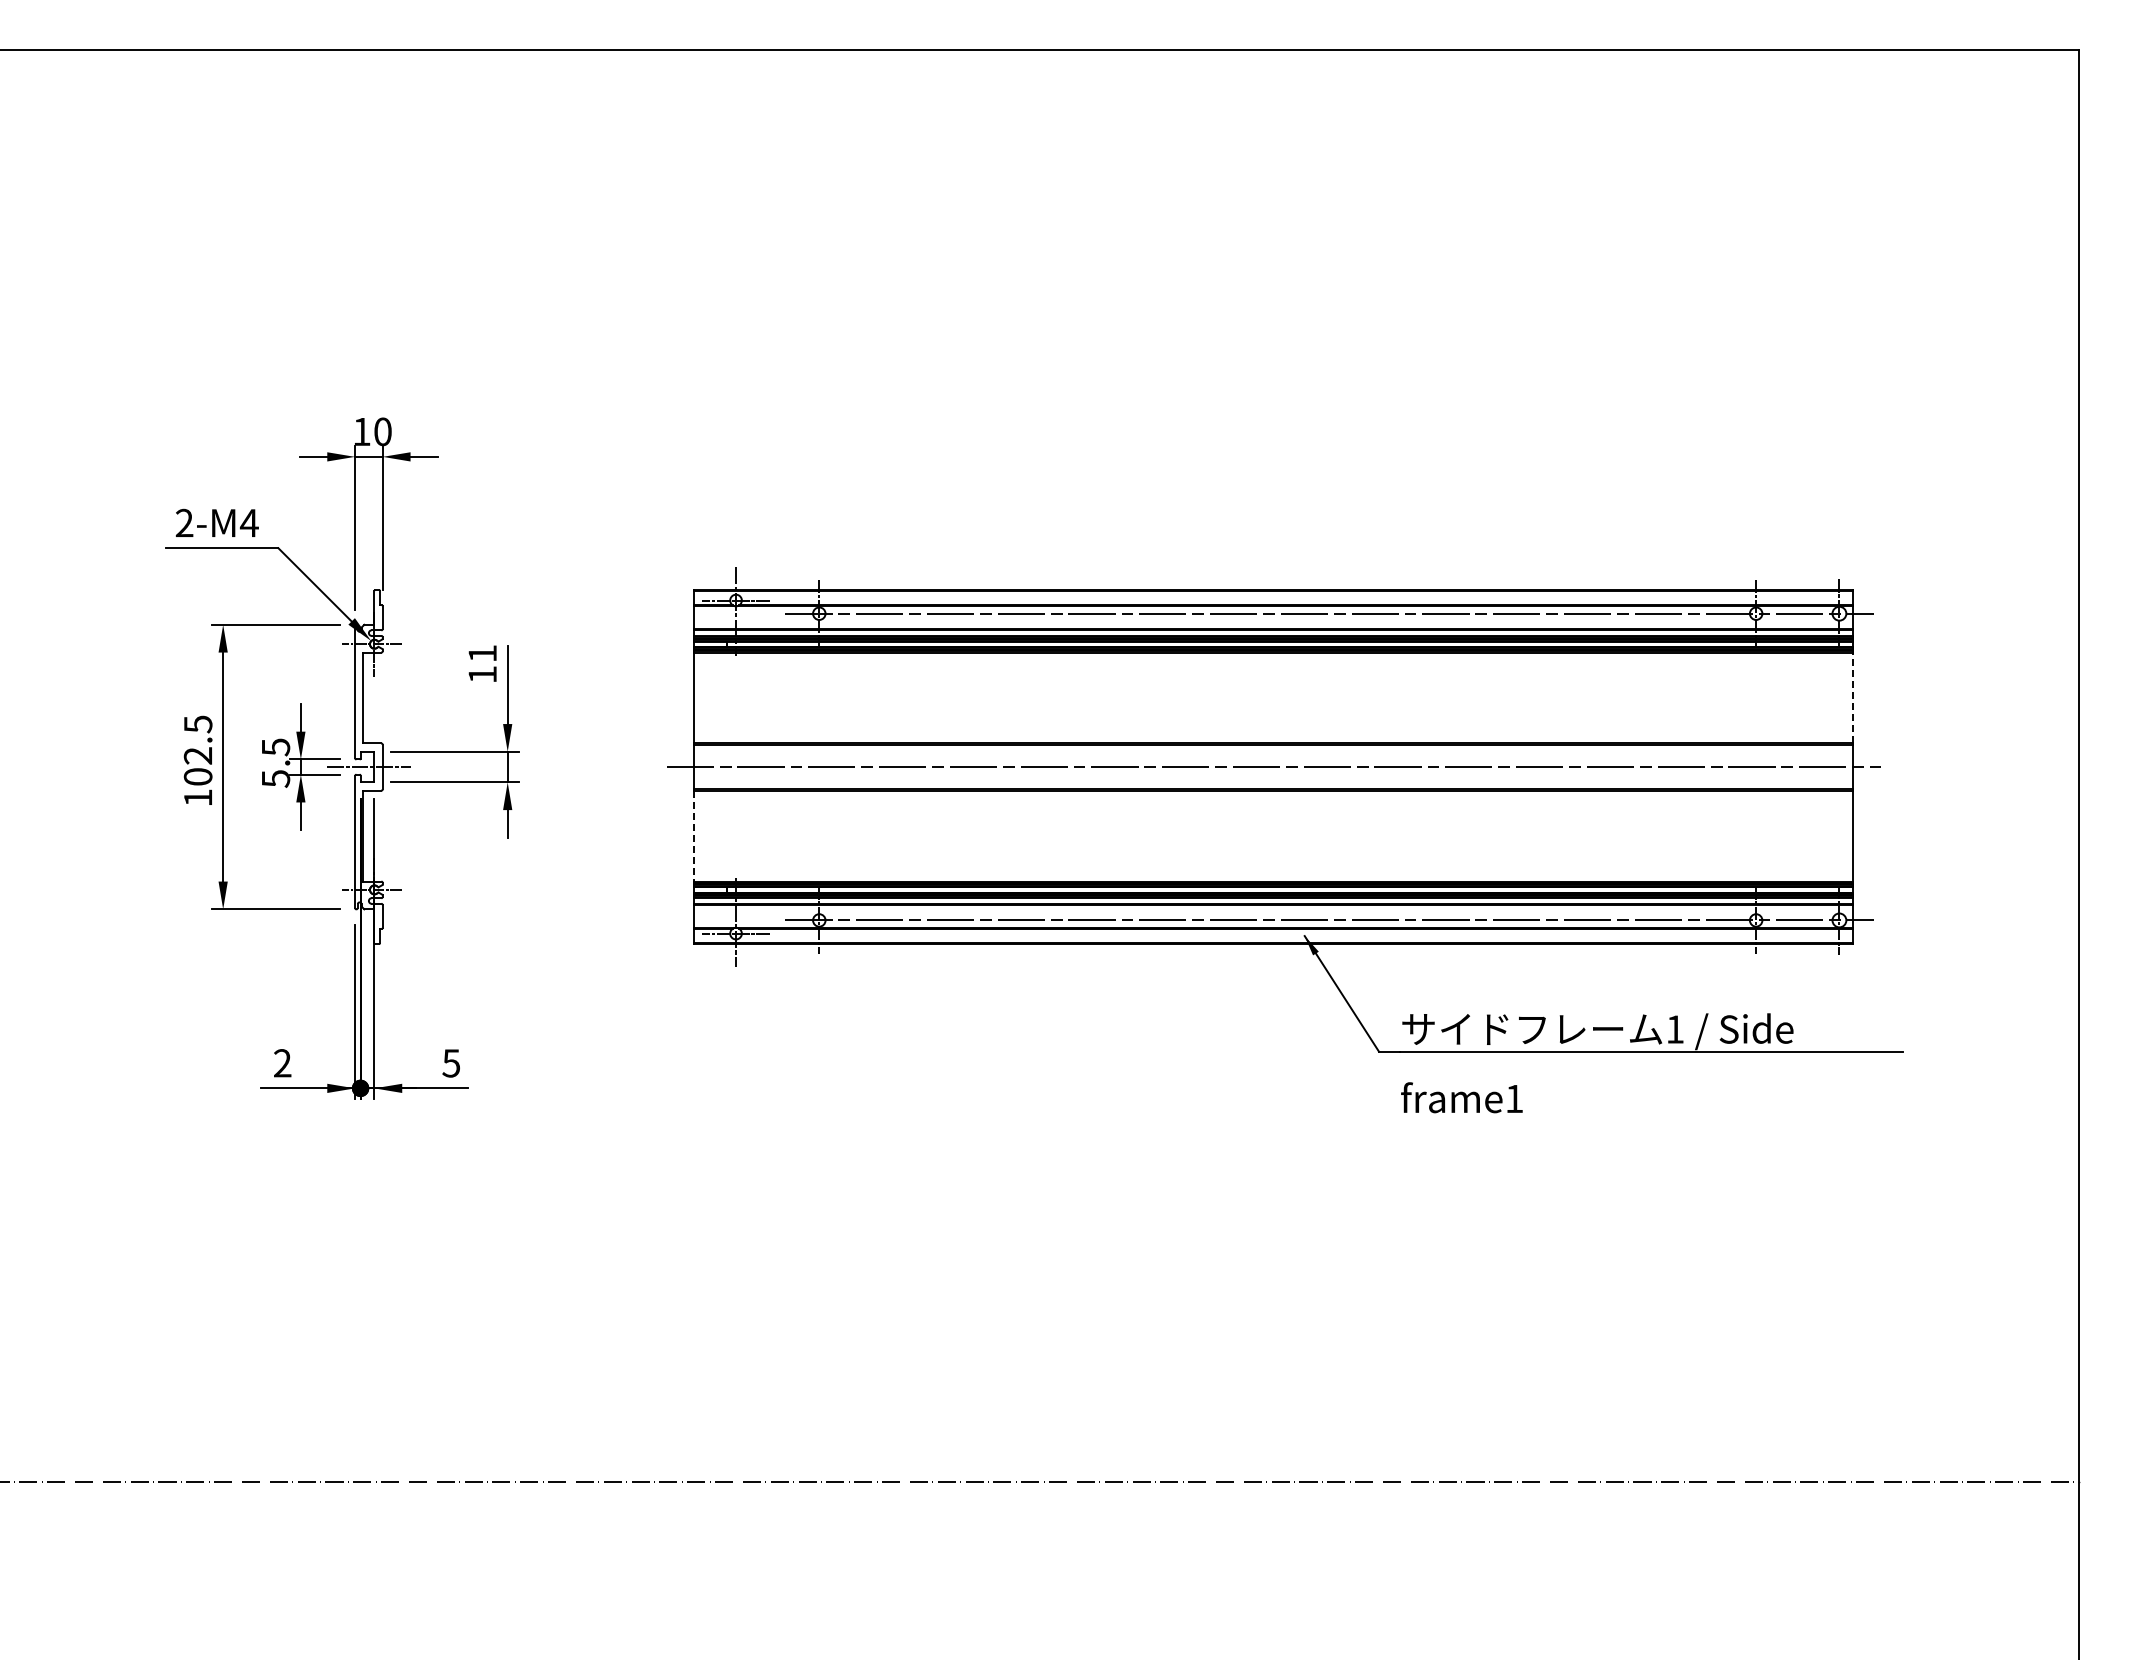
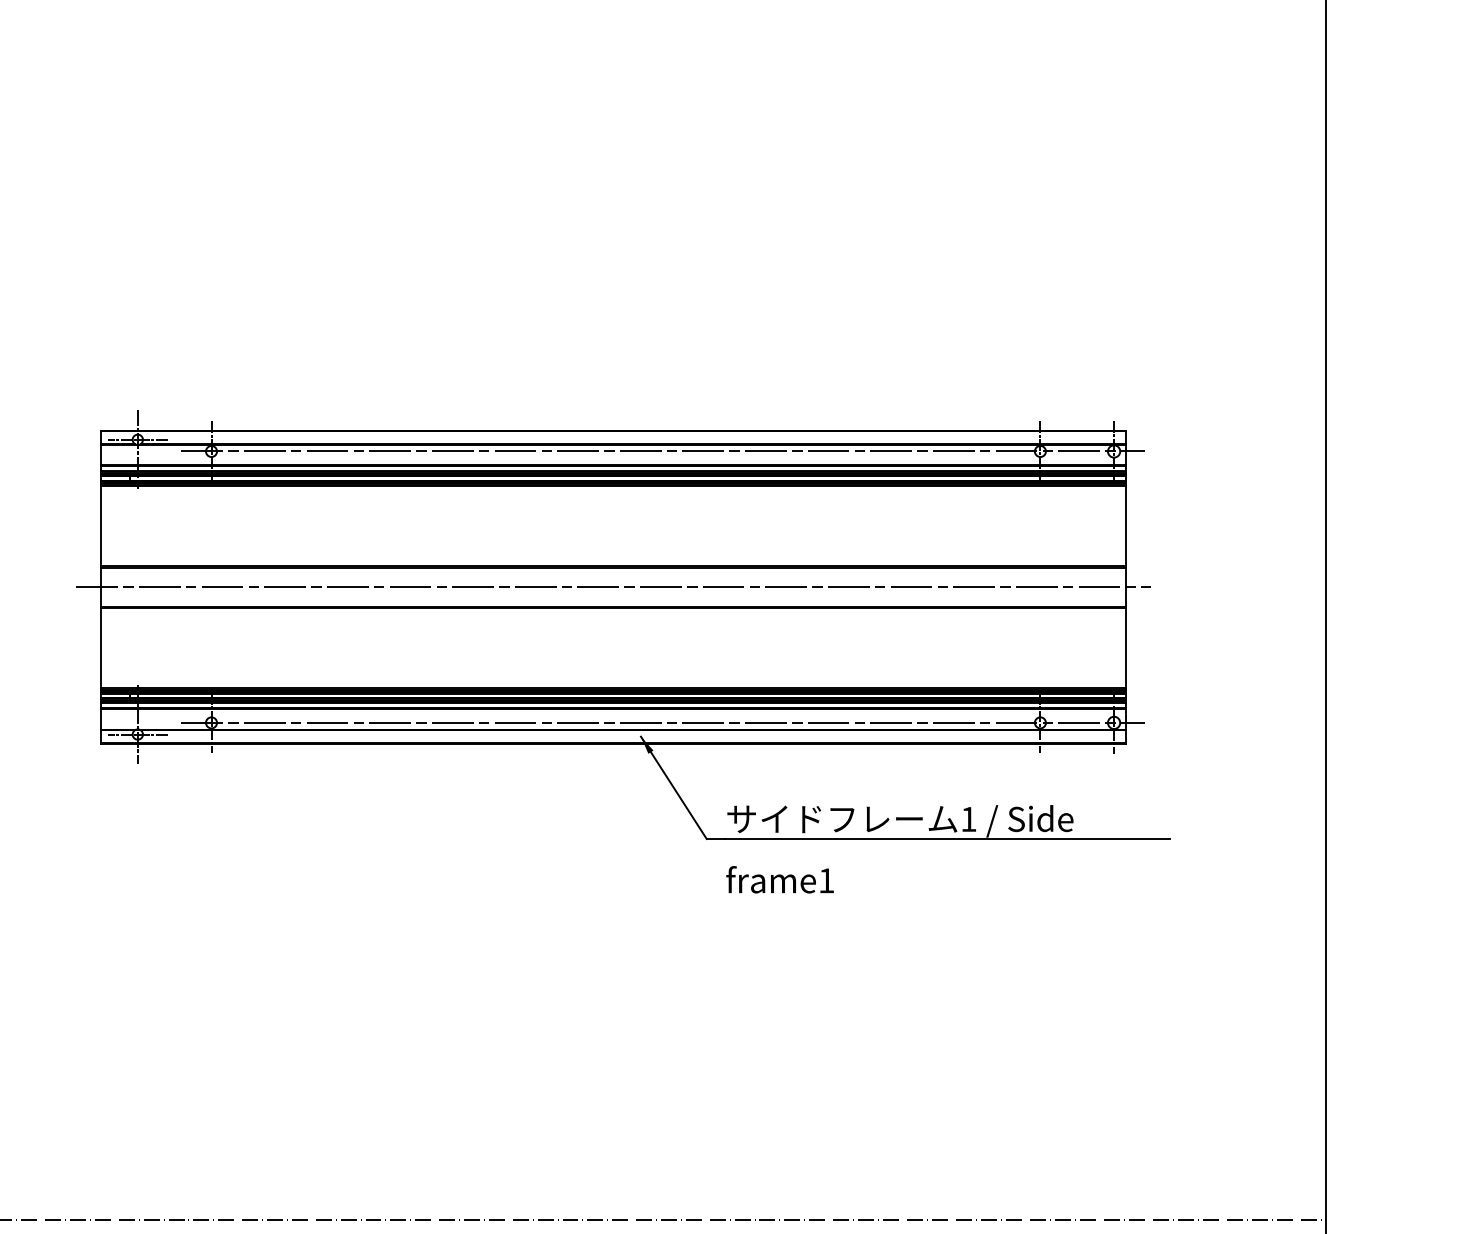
line: (1853, 697) -> (1126, 525), dashed -> solid
line: (694, 836) -> (101, 648), dashed -> solid

